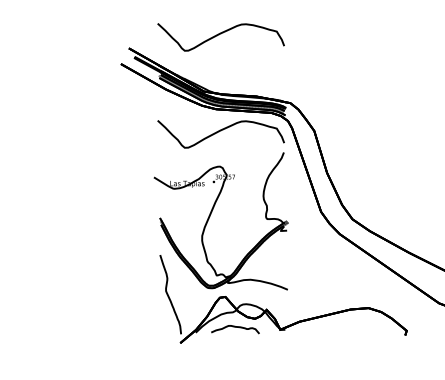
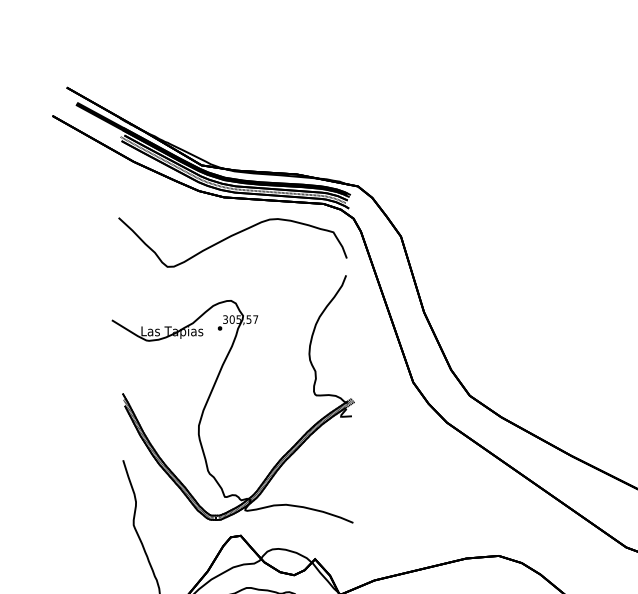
curve: (219, 35) -> (230, 64), removed

